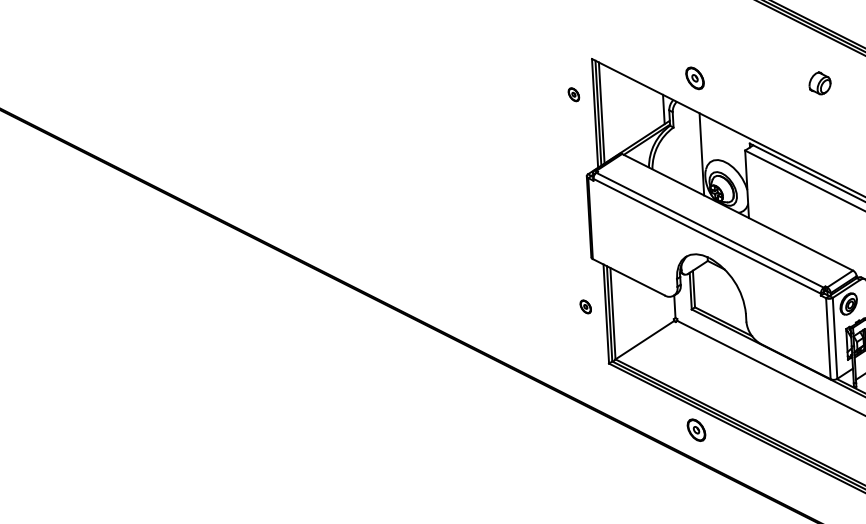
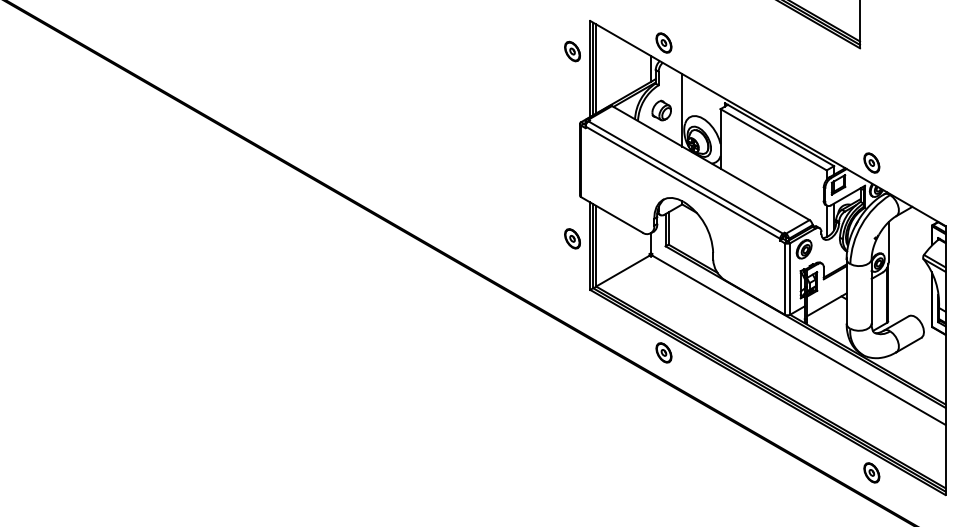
part: (694, 77) -> (663, 42), moved
part: (819, 83) -> (661, 110), moved
part: (573, 94) -> (572, 51), size x1.67
part: (585, 306) -> (572, 238), size x1.67

